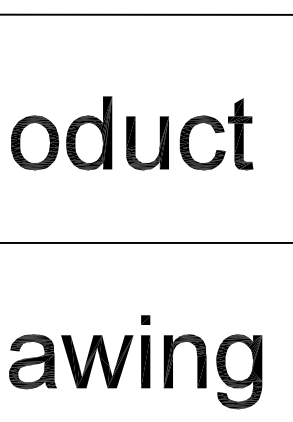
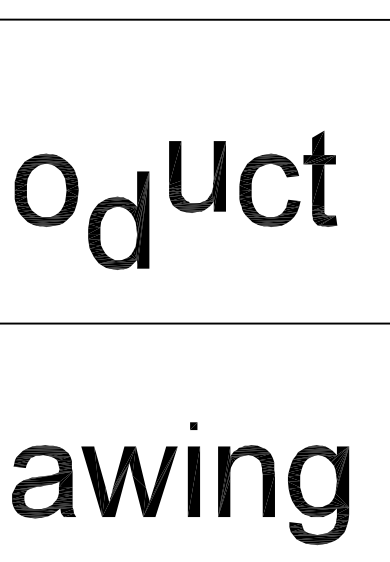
part: (89, 133) -> (118, 220), moved
part: (135, 143) -> (181, 176), moved
part: (145, 319) -> (193, 425), size x0.6

